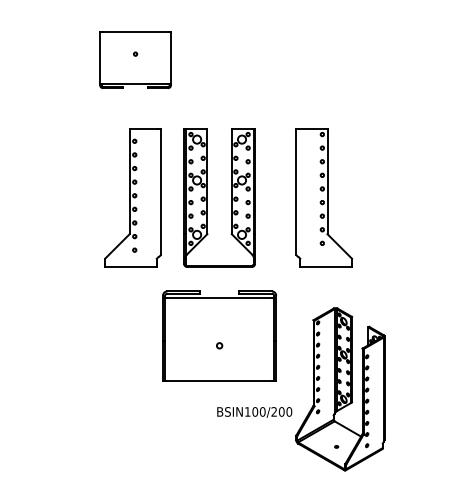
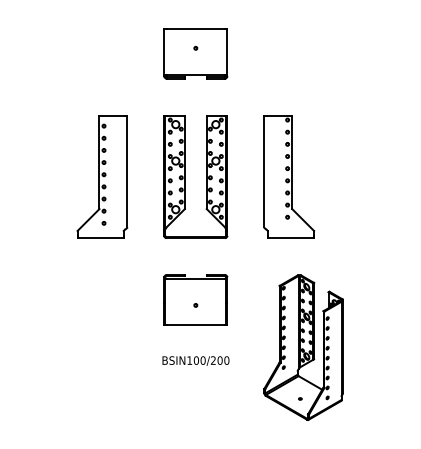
part: (135, 59) -> (195, 53), moved
part: (132, 197) -> (102, 176), moved
part: (219, 335) -> (195, 299), size x0.62
text: (254, 412) -> (195, 361), moved

